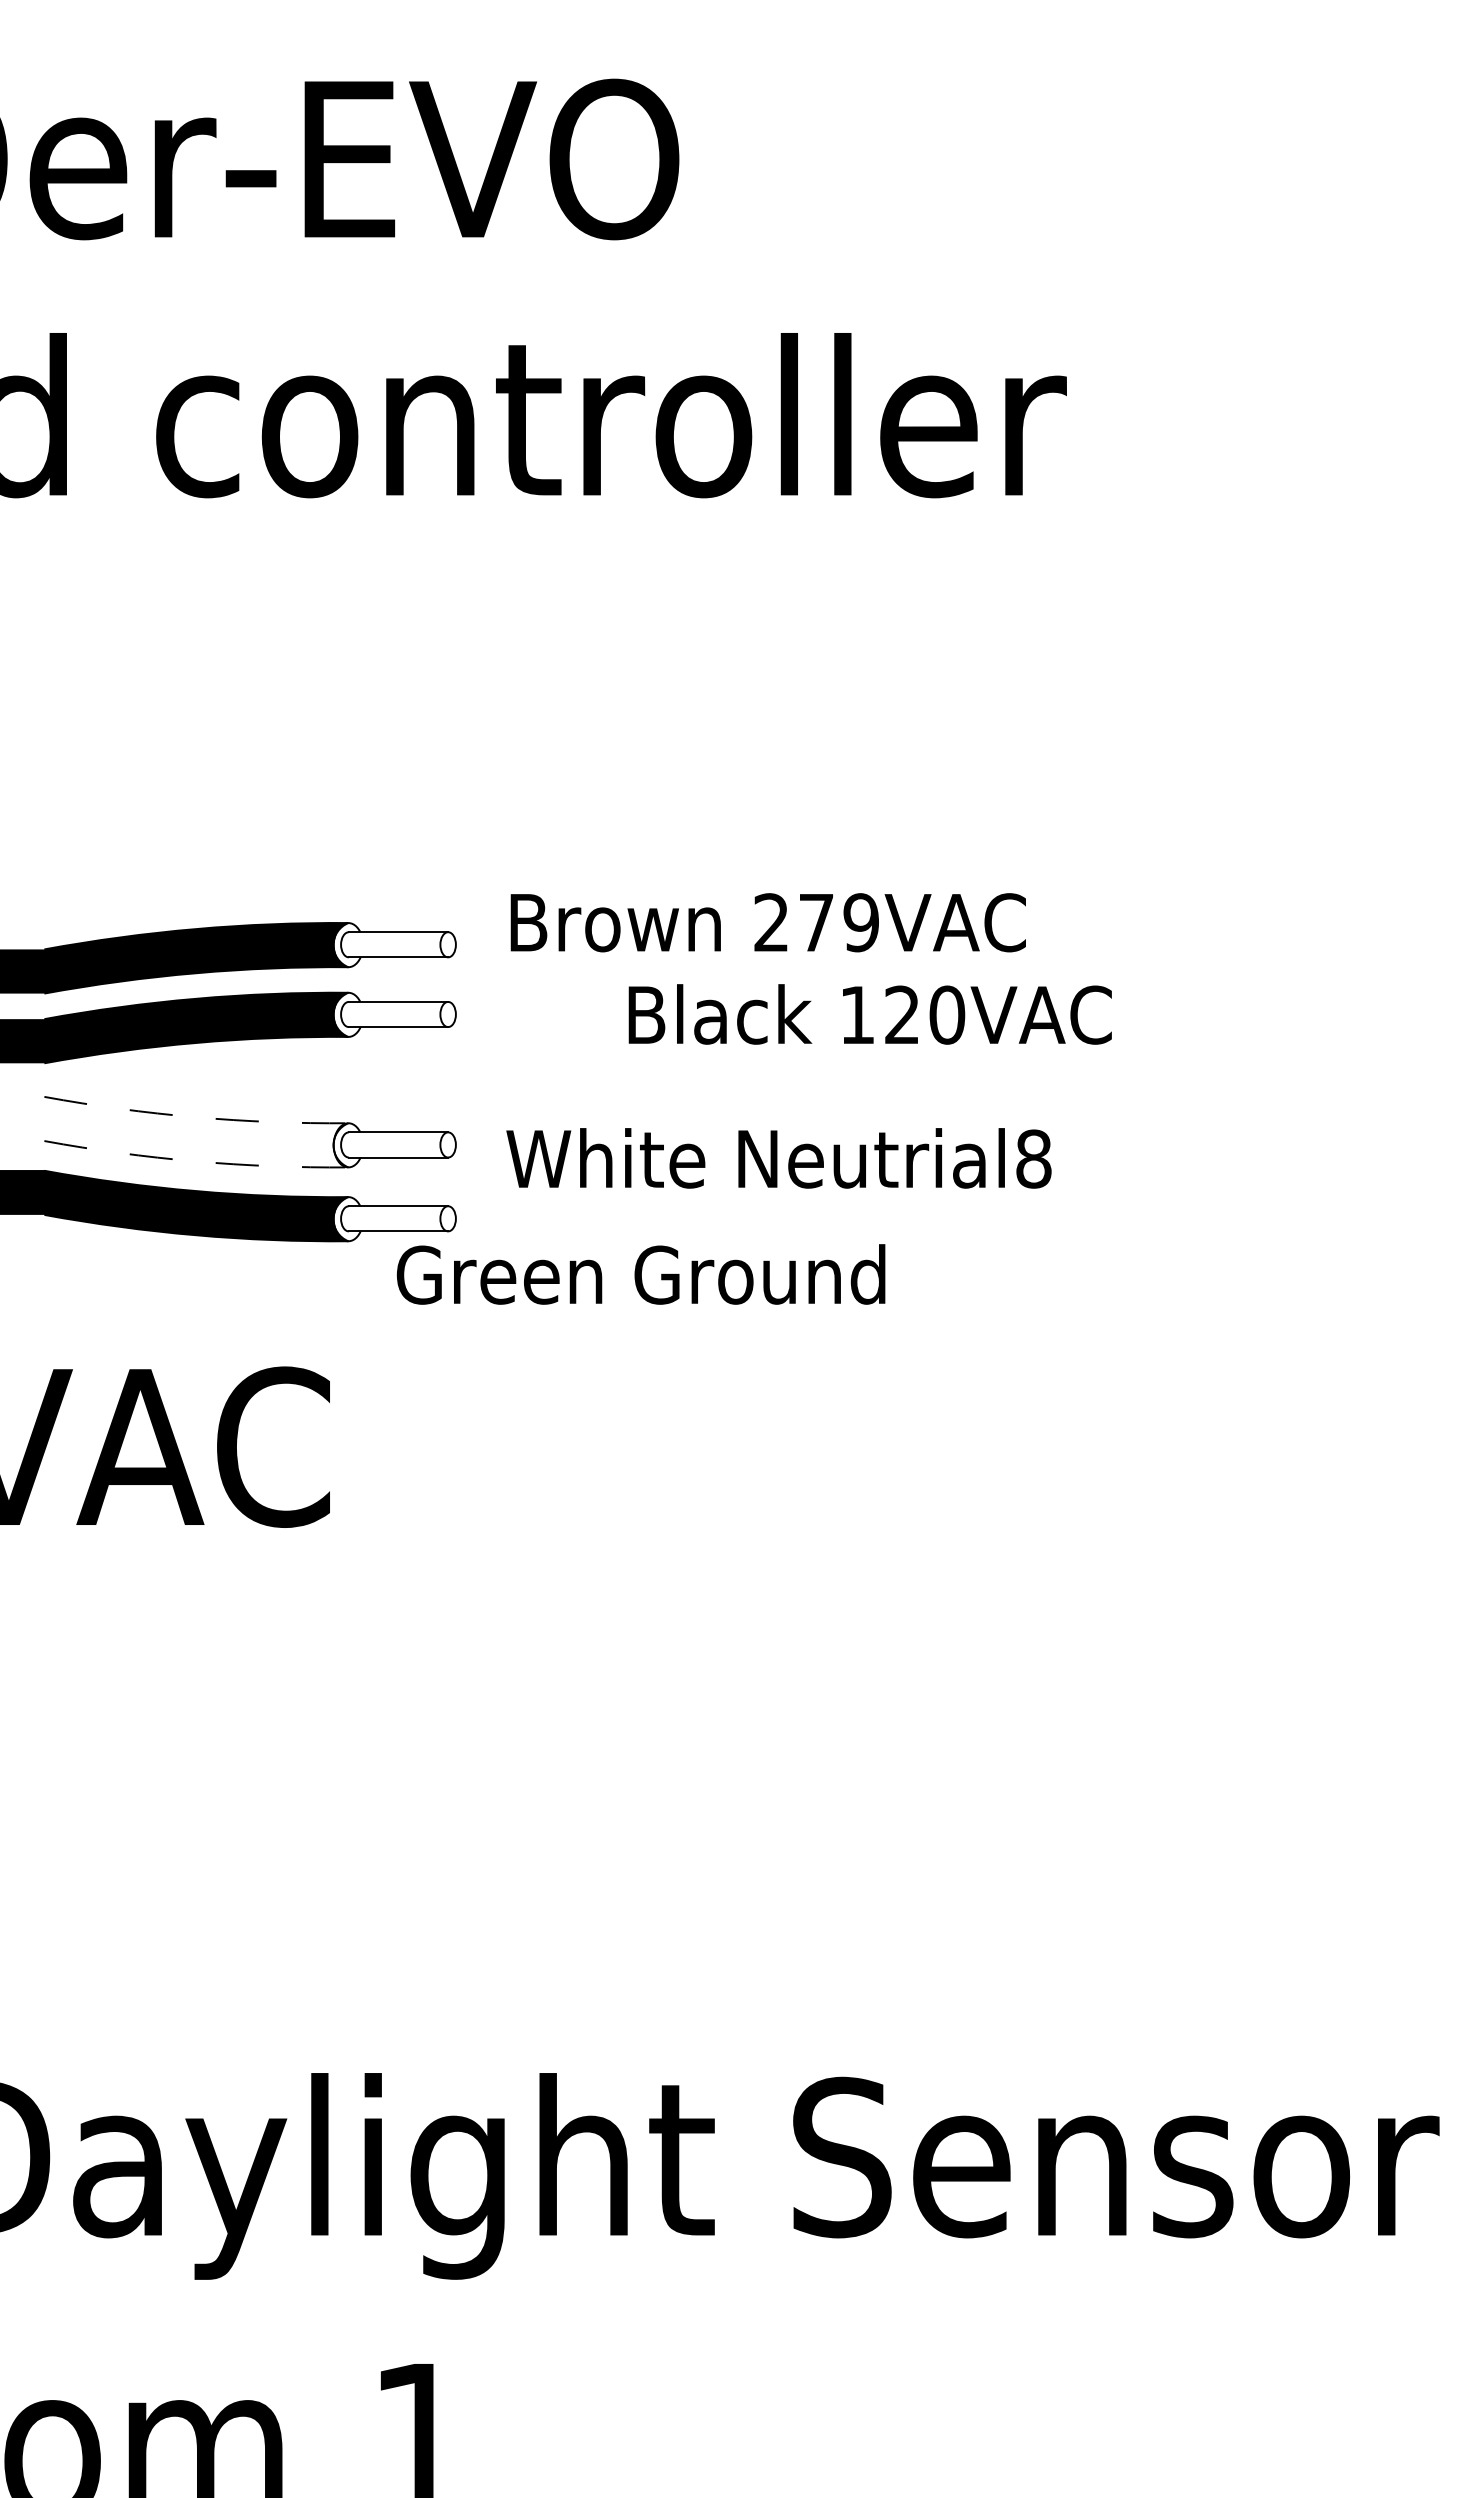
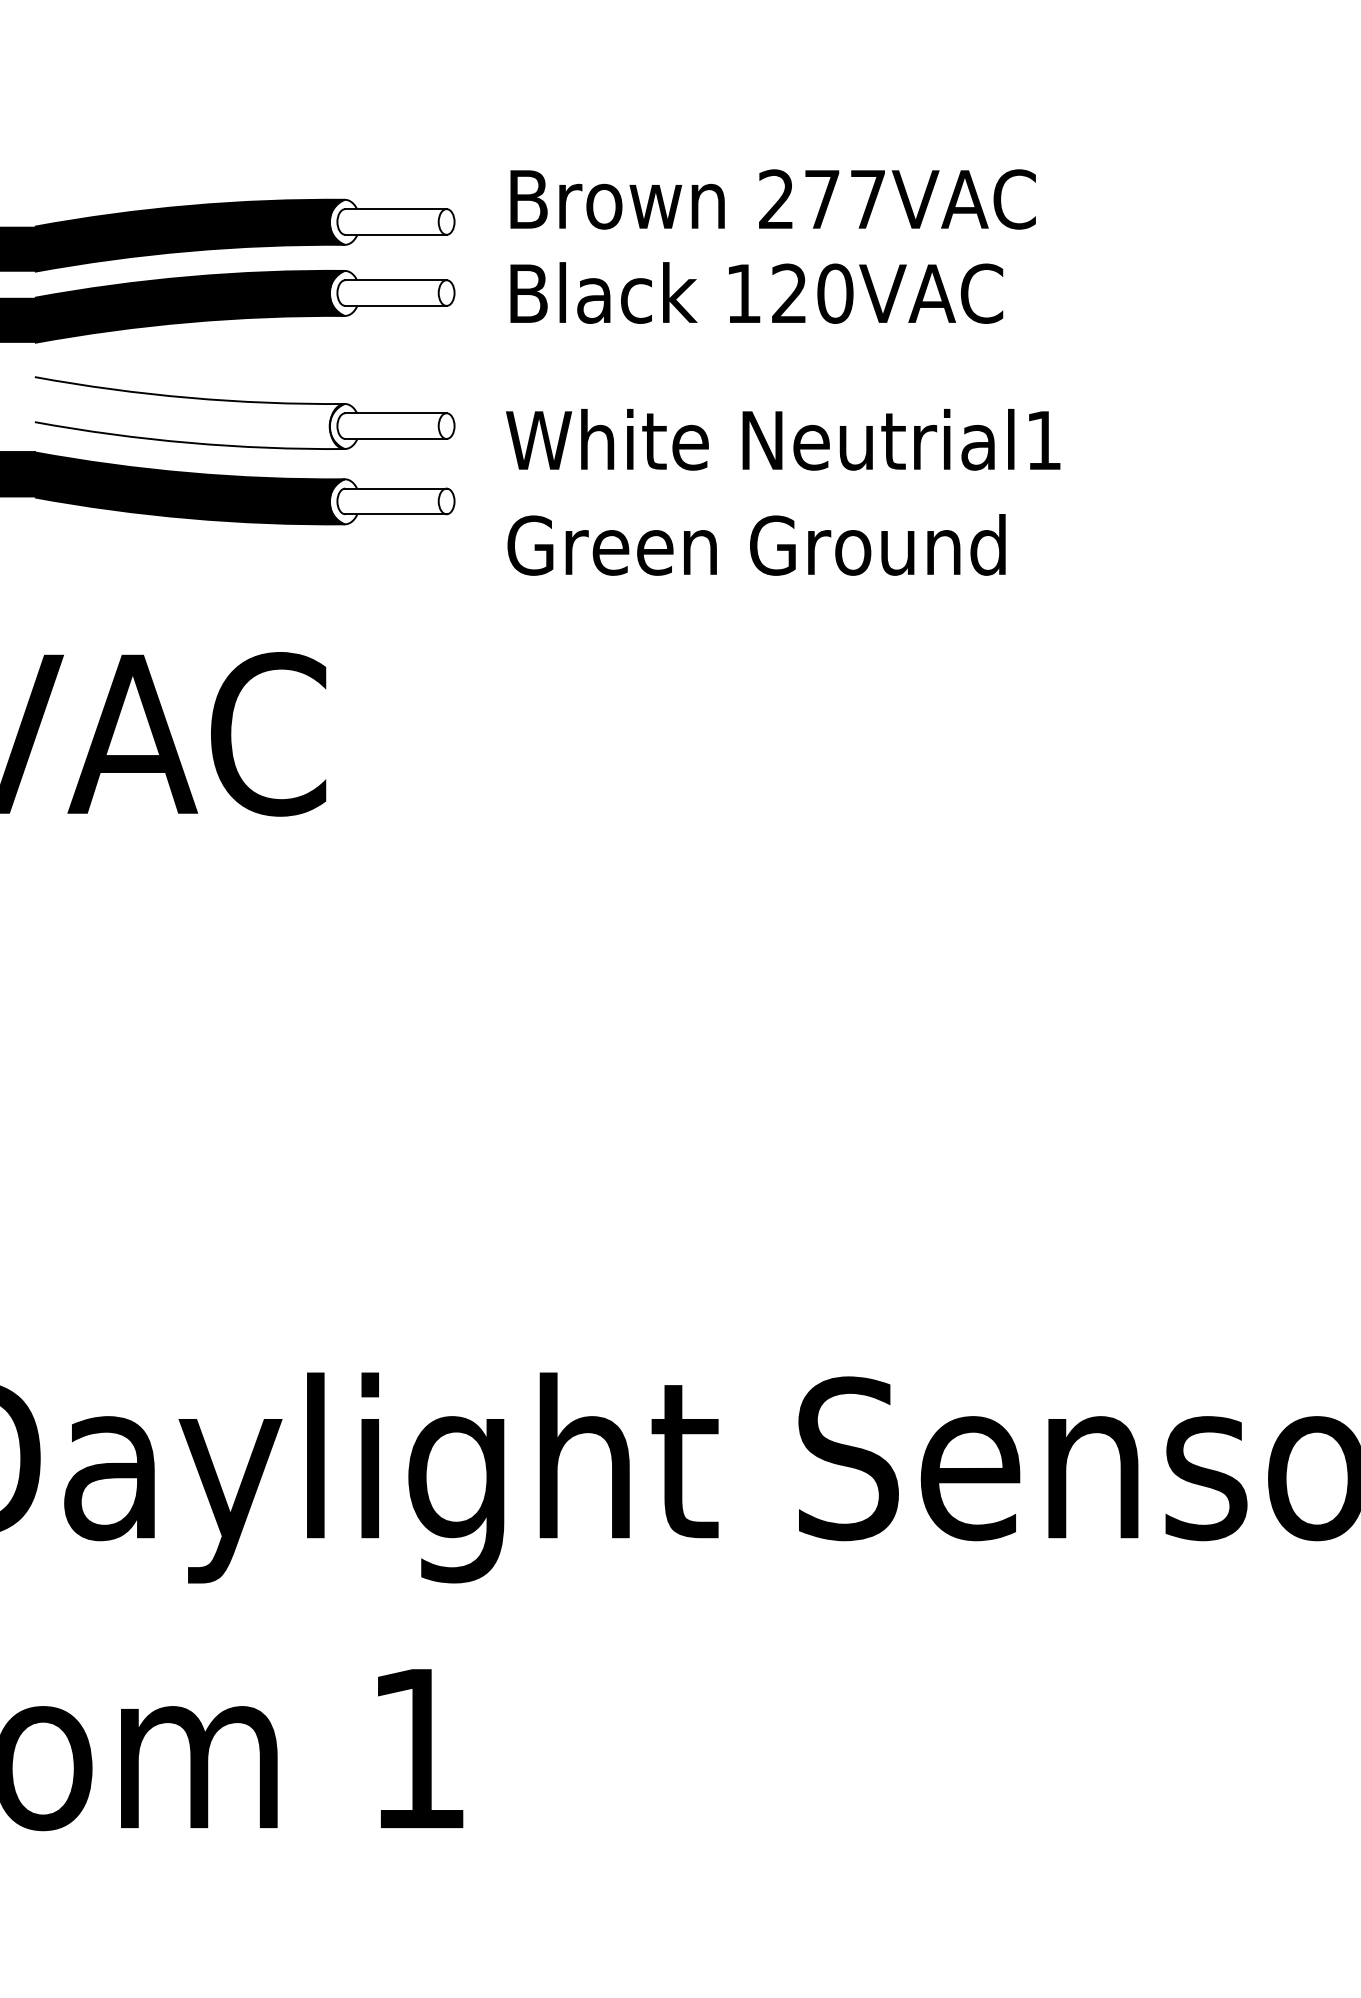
text: (860, 922) -> (867, 199), 279VAC -> 277VAC
text: (869, 1014) -> (755, 293), moved
arc: (195, 1117) -> (188, 398), dashed -> solid
text: (1033, 1158) -> (1043, 439), Neutrial8 -> Neutrial1
arc: (195, 1161) -> (188, 442), dashed -> solid
text: (640, 1274) -> (755, 544), moved

